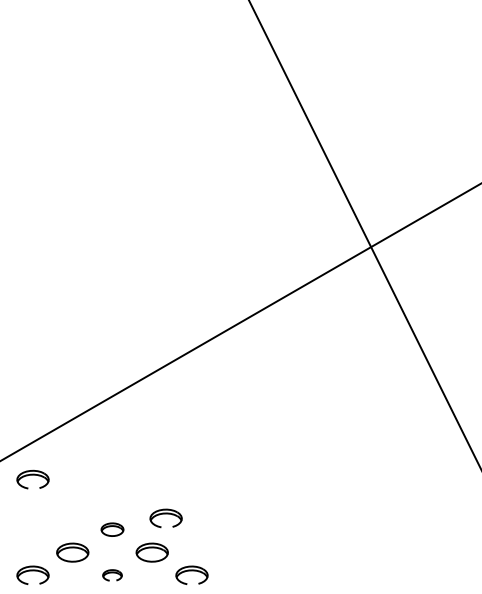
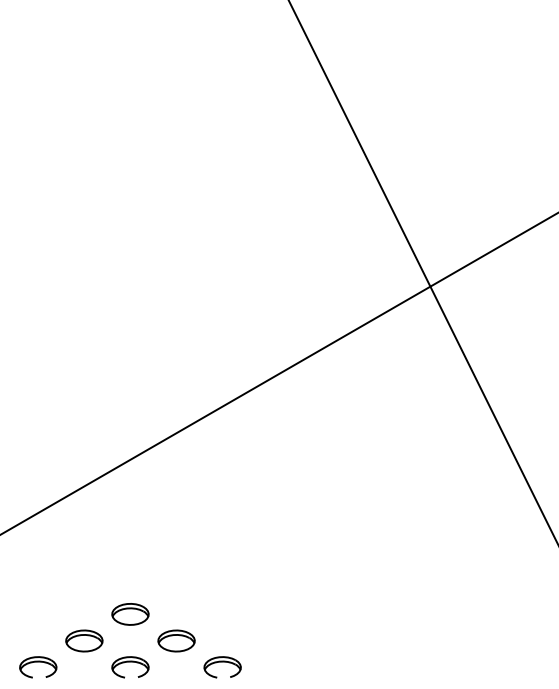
part: (33, 479) -> (38, 556), removed
part: (165, 518) -> (192, 601), removed
part: (112, 529) -> (130, 614), size x1.43
part: (112, 575) -> (130, 667), size x1.67

